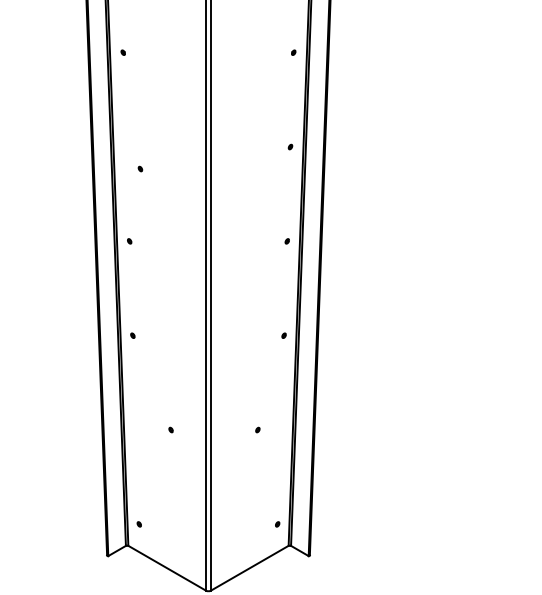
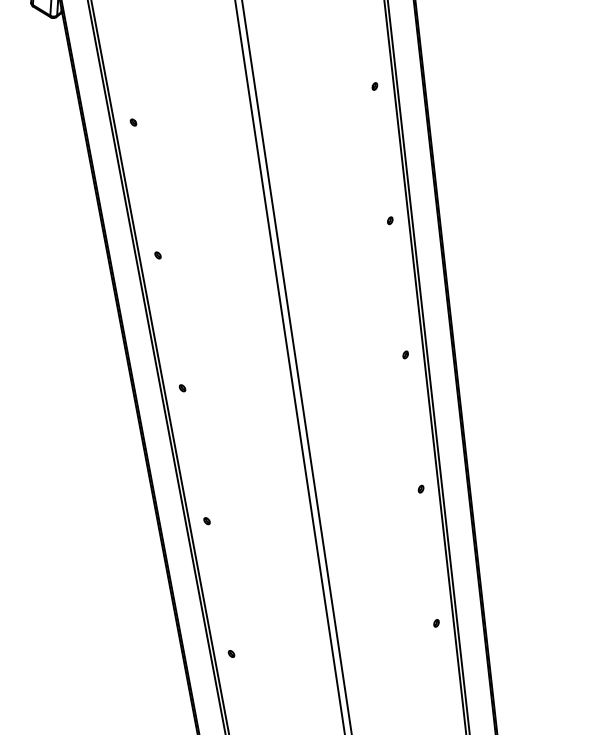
part: (140, 168) -> (157, 254), moved
part: (170, 429) -> (230, 653), moved
part: (257, 429) -> (435, 622), moved

